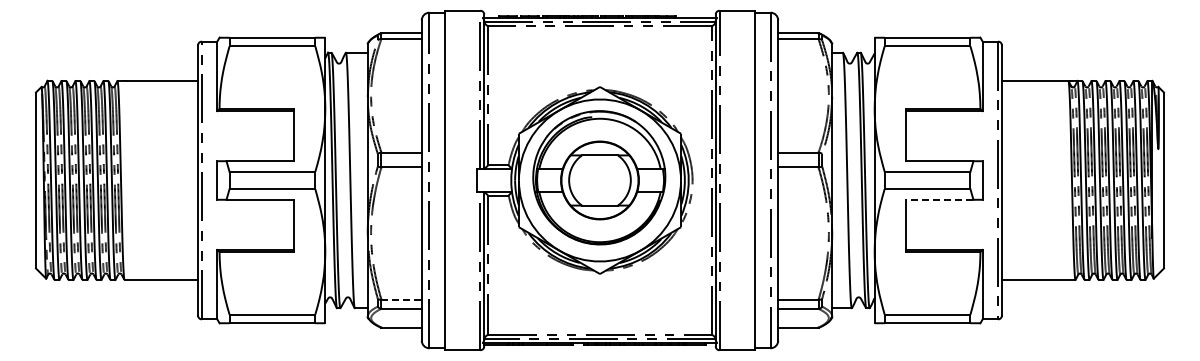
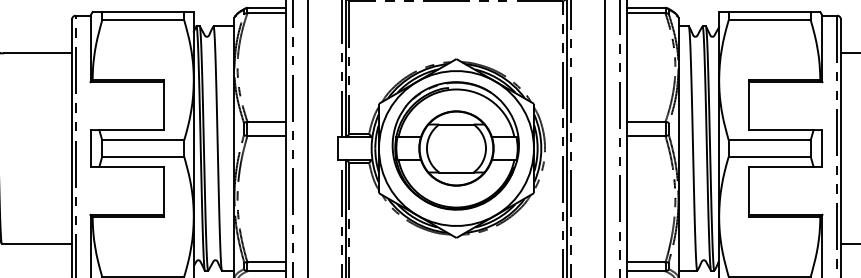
line: (939, 199) -> (781, 166), dashed -> solid
line: (402, 299) -> (267, 262), dashed -> solid

